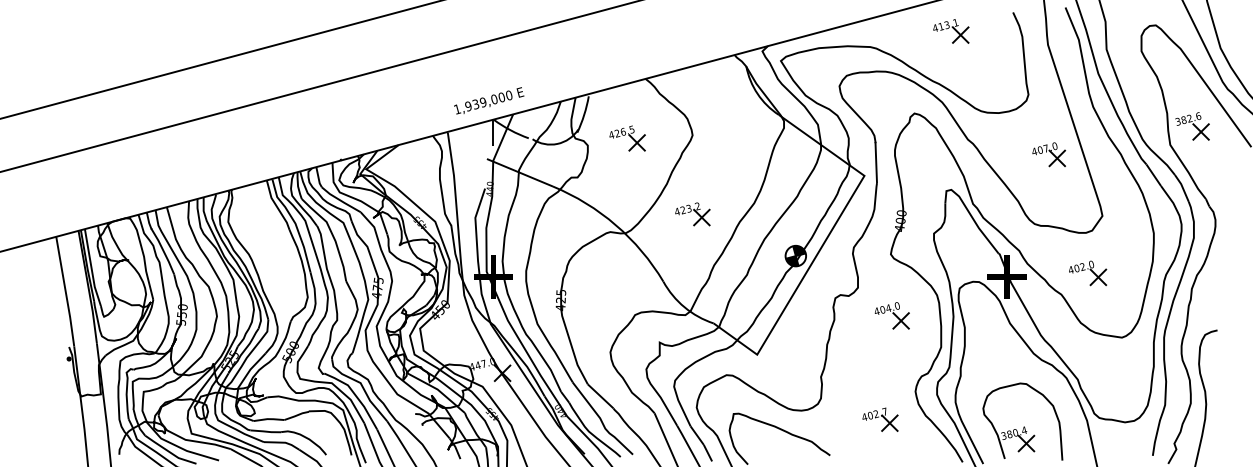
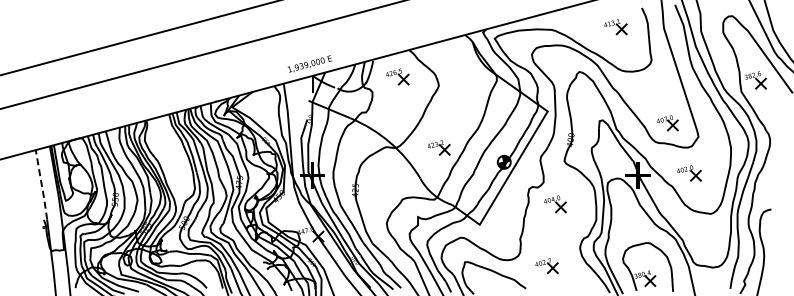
part: (950, 32) -> (615, 27), moved
part: (627, 137) -> (397, 76), moved
part: (1048, 155) -> (667, 123), moved
part: (693, 213) -> (439, 147), moved
line: (65, 292) -> (41, 185), solid -> dashed
part: (892, 316) -> (555, 204), moved
part: (879, 420) -> (546, 266), moved

